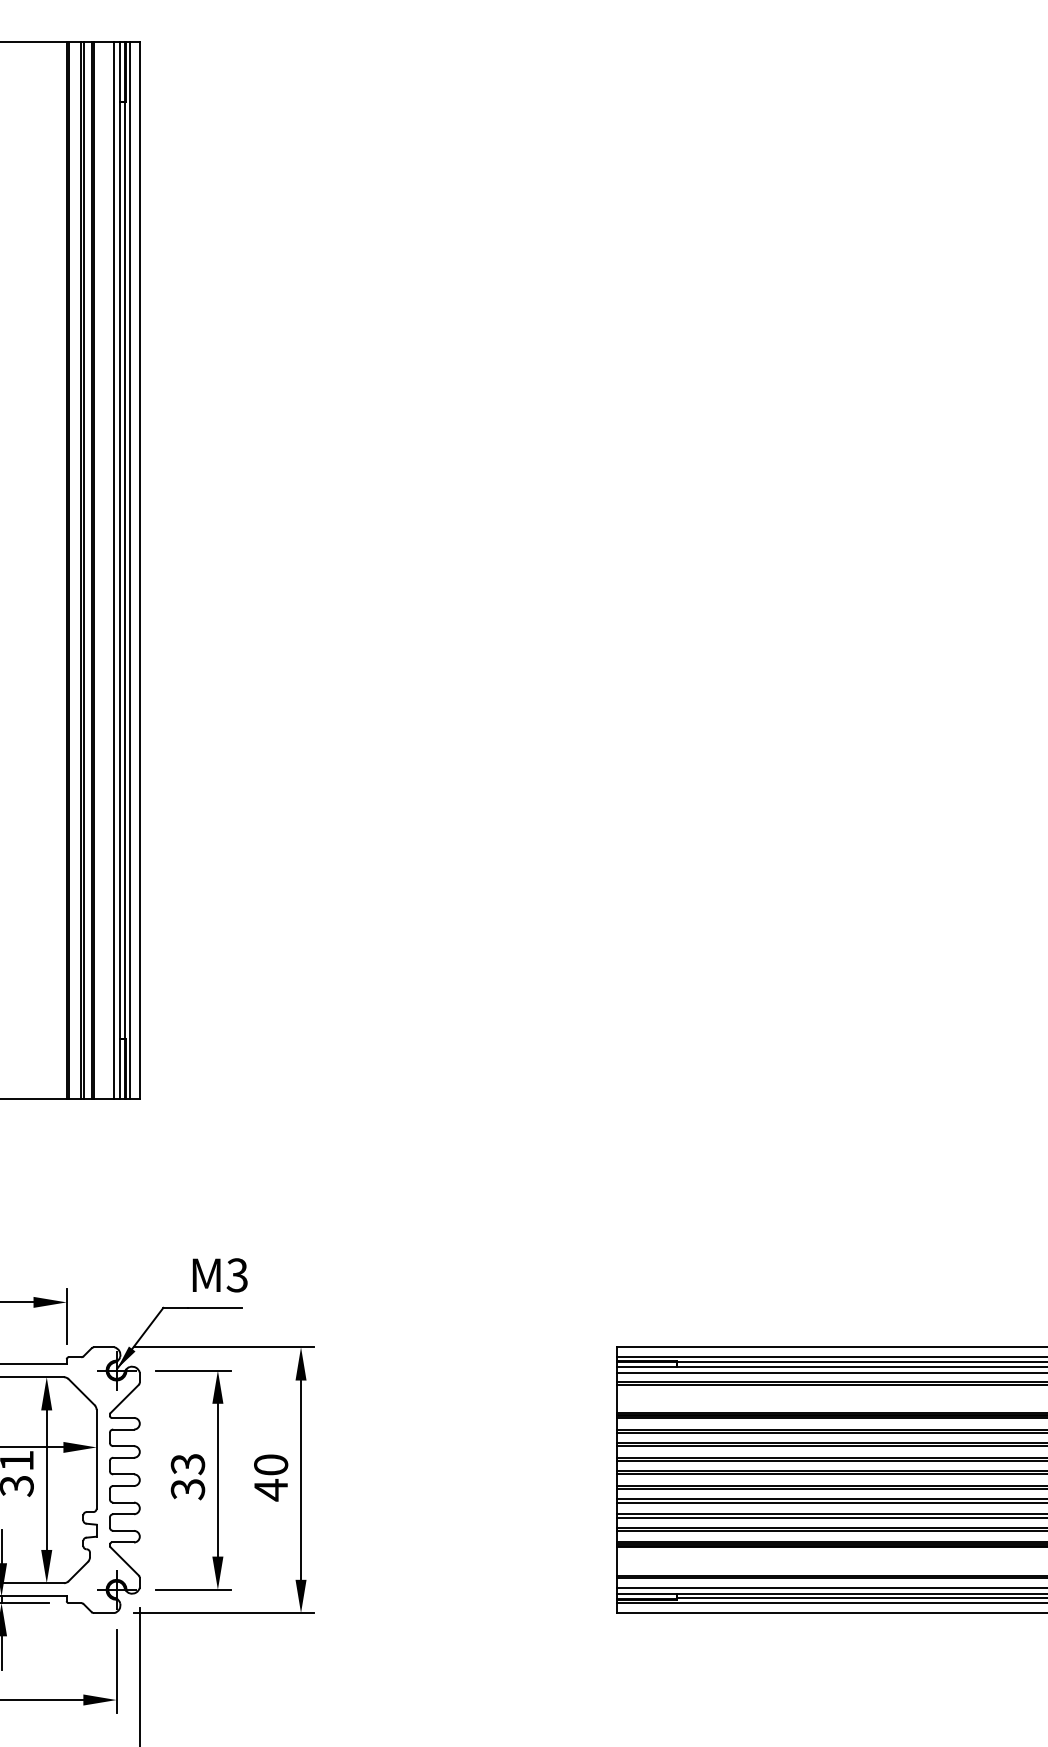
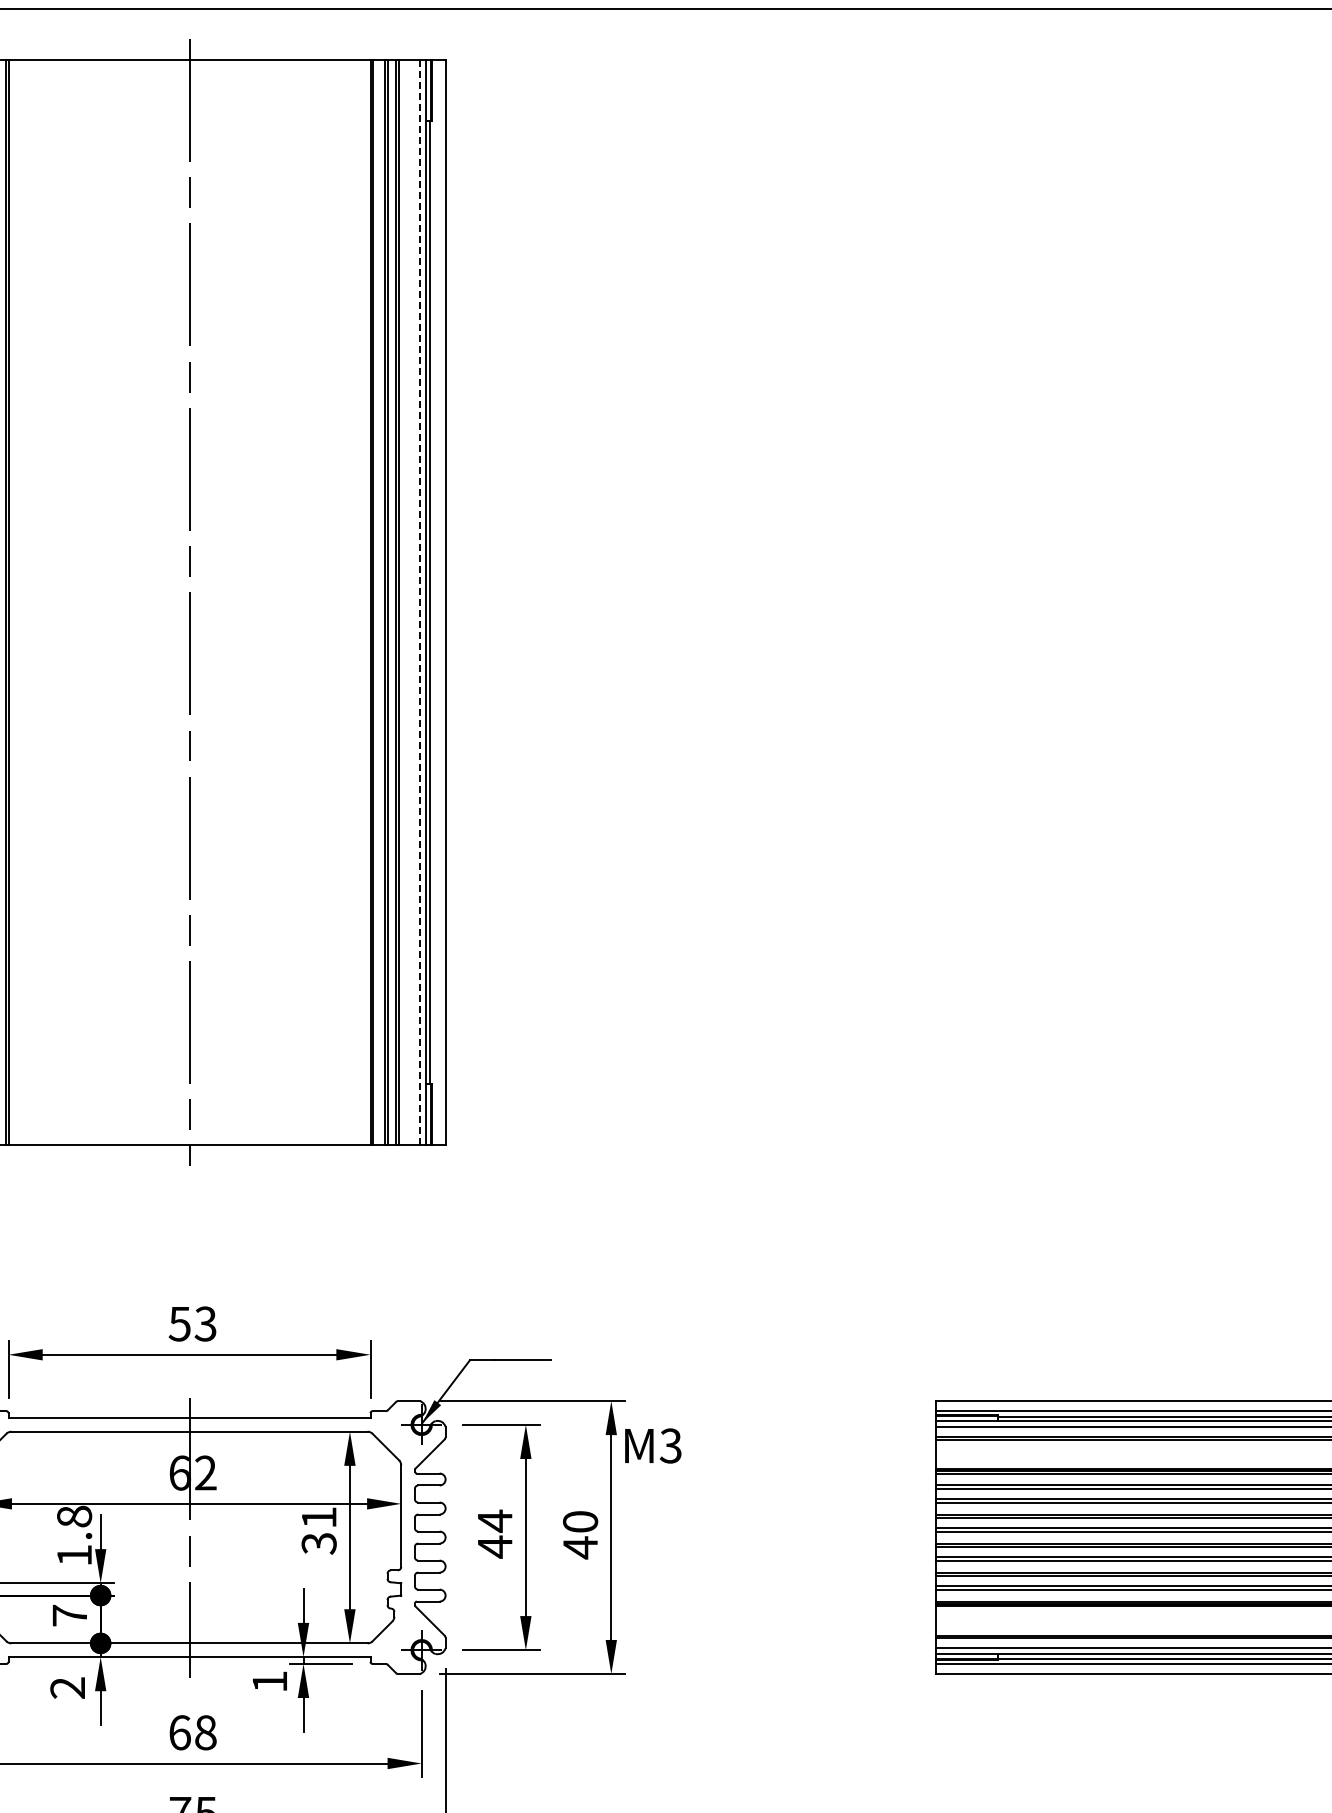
line: (114, 570) -> (419, 602), solid -> dashed
line: (129, 570) -> (435, 602), removed
text: (220, 1274) -> (653, 1445), moved
text: (187, 1476) -> (494, 1533), 33 -> 44

